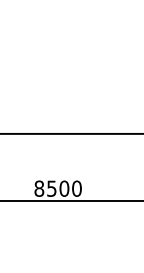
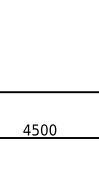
text: (38, 188) -> (26, 129), 8500 -> 4500

